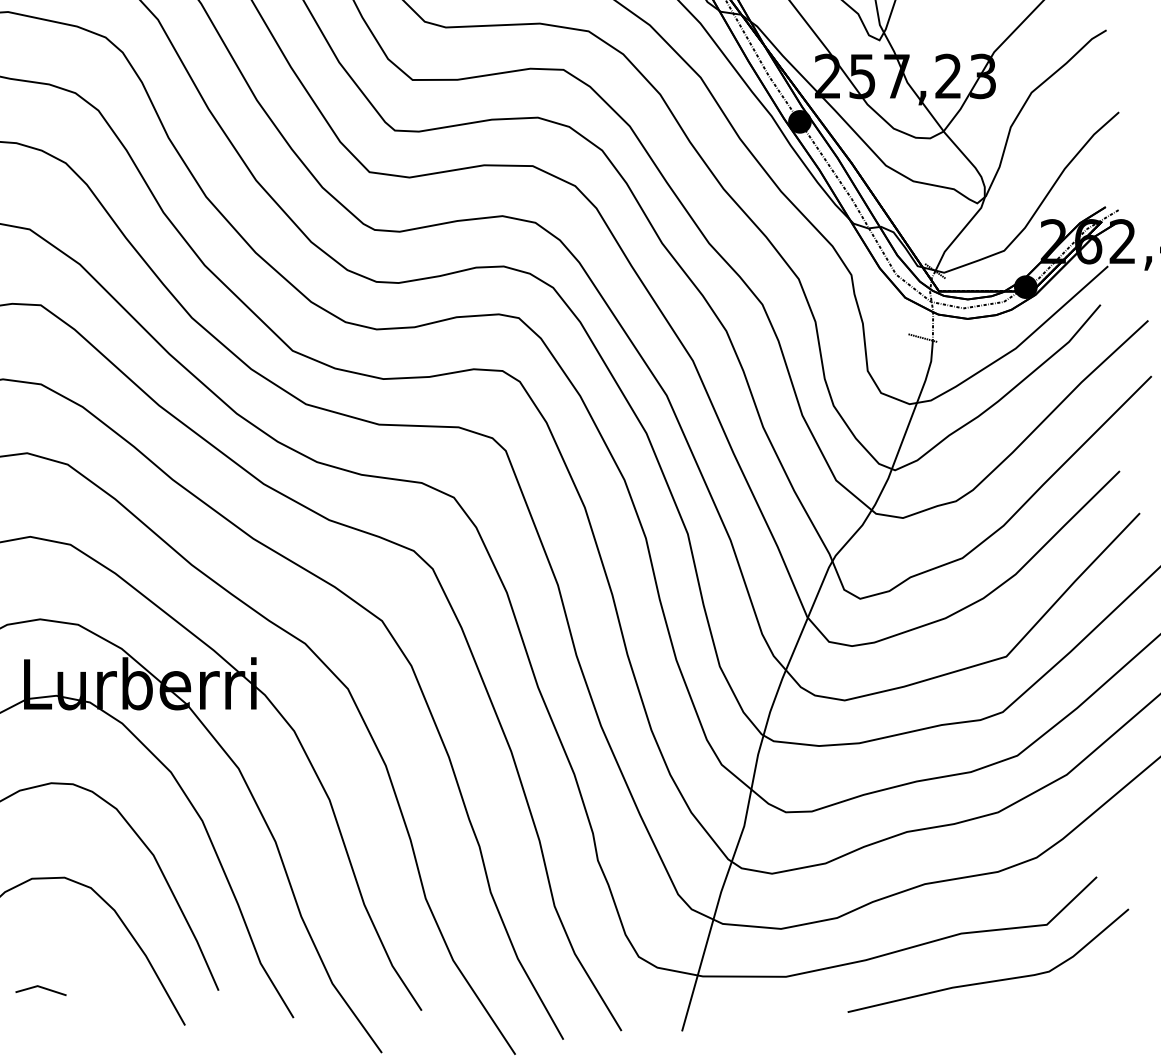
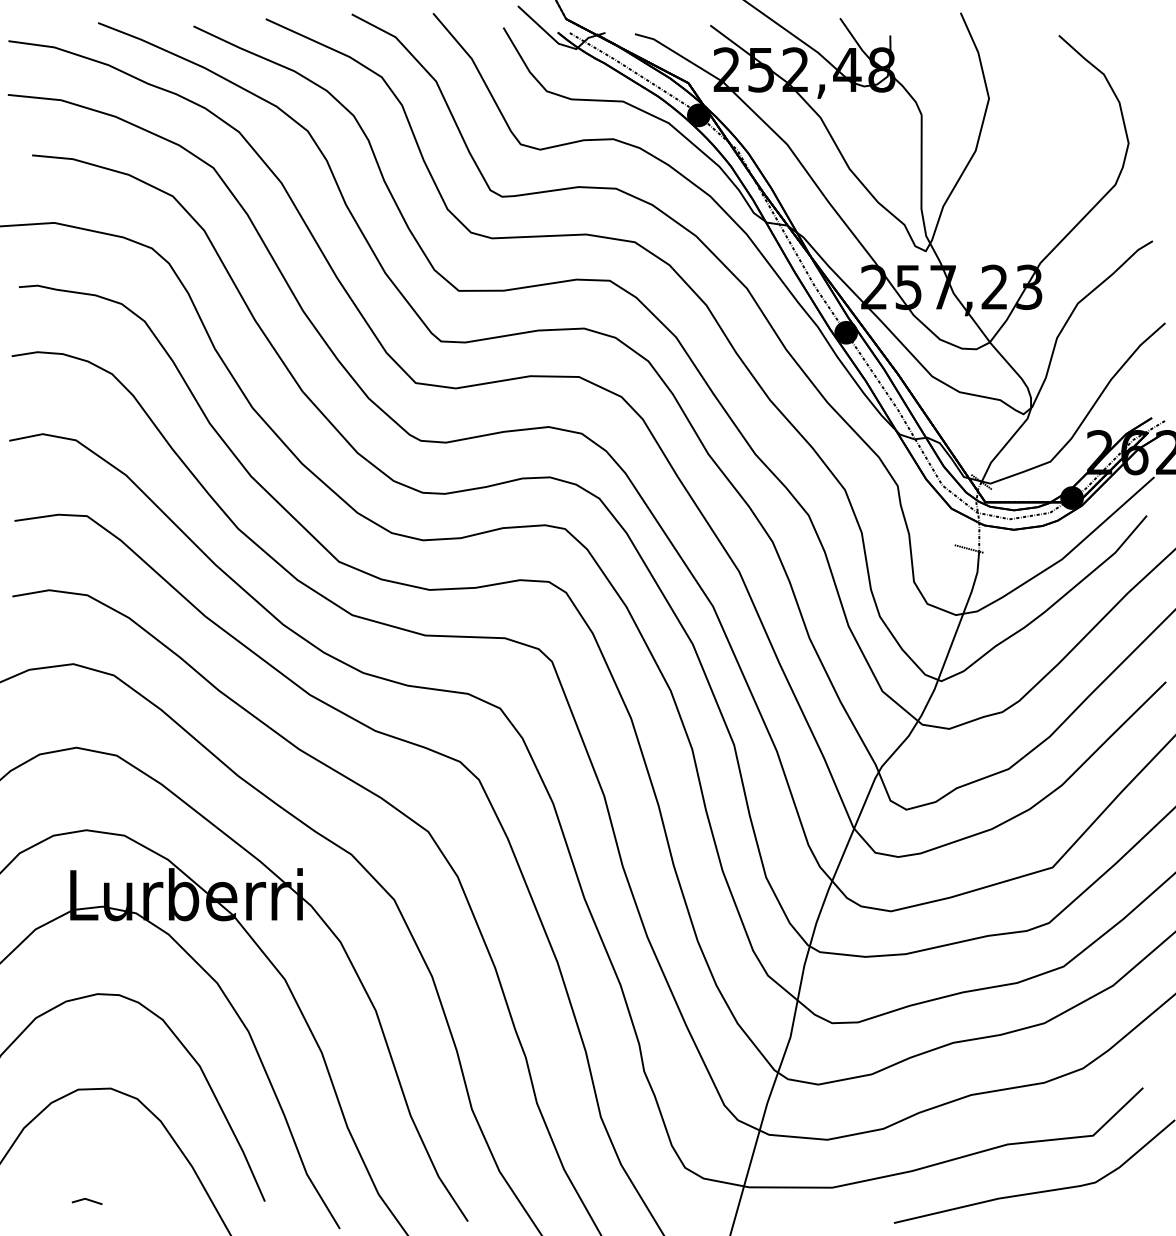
part: (40, 990) -> (86, 1201), size x0.6

